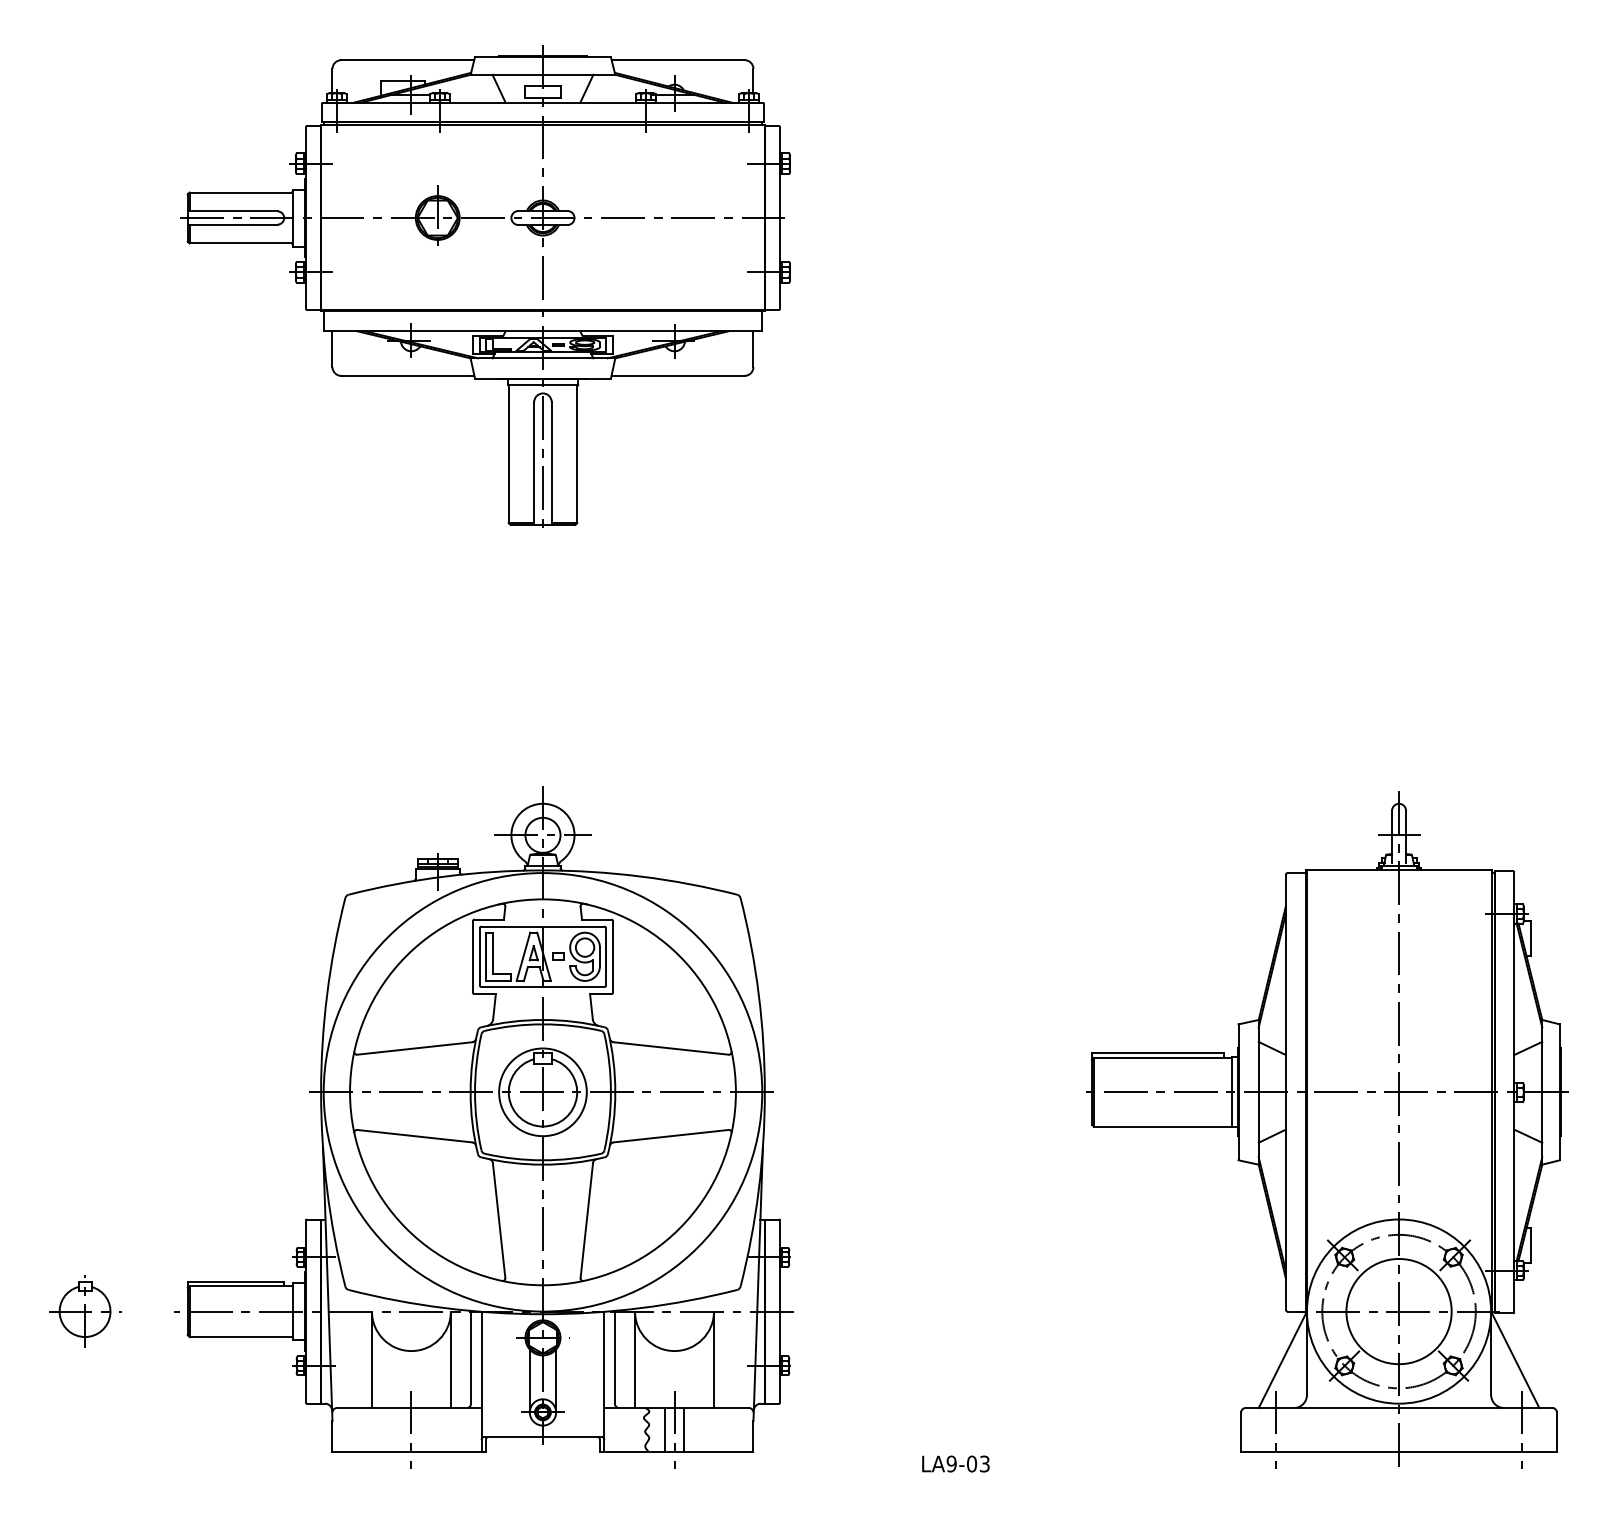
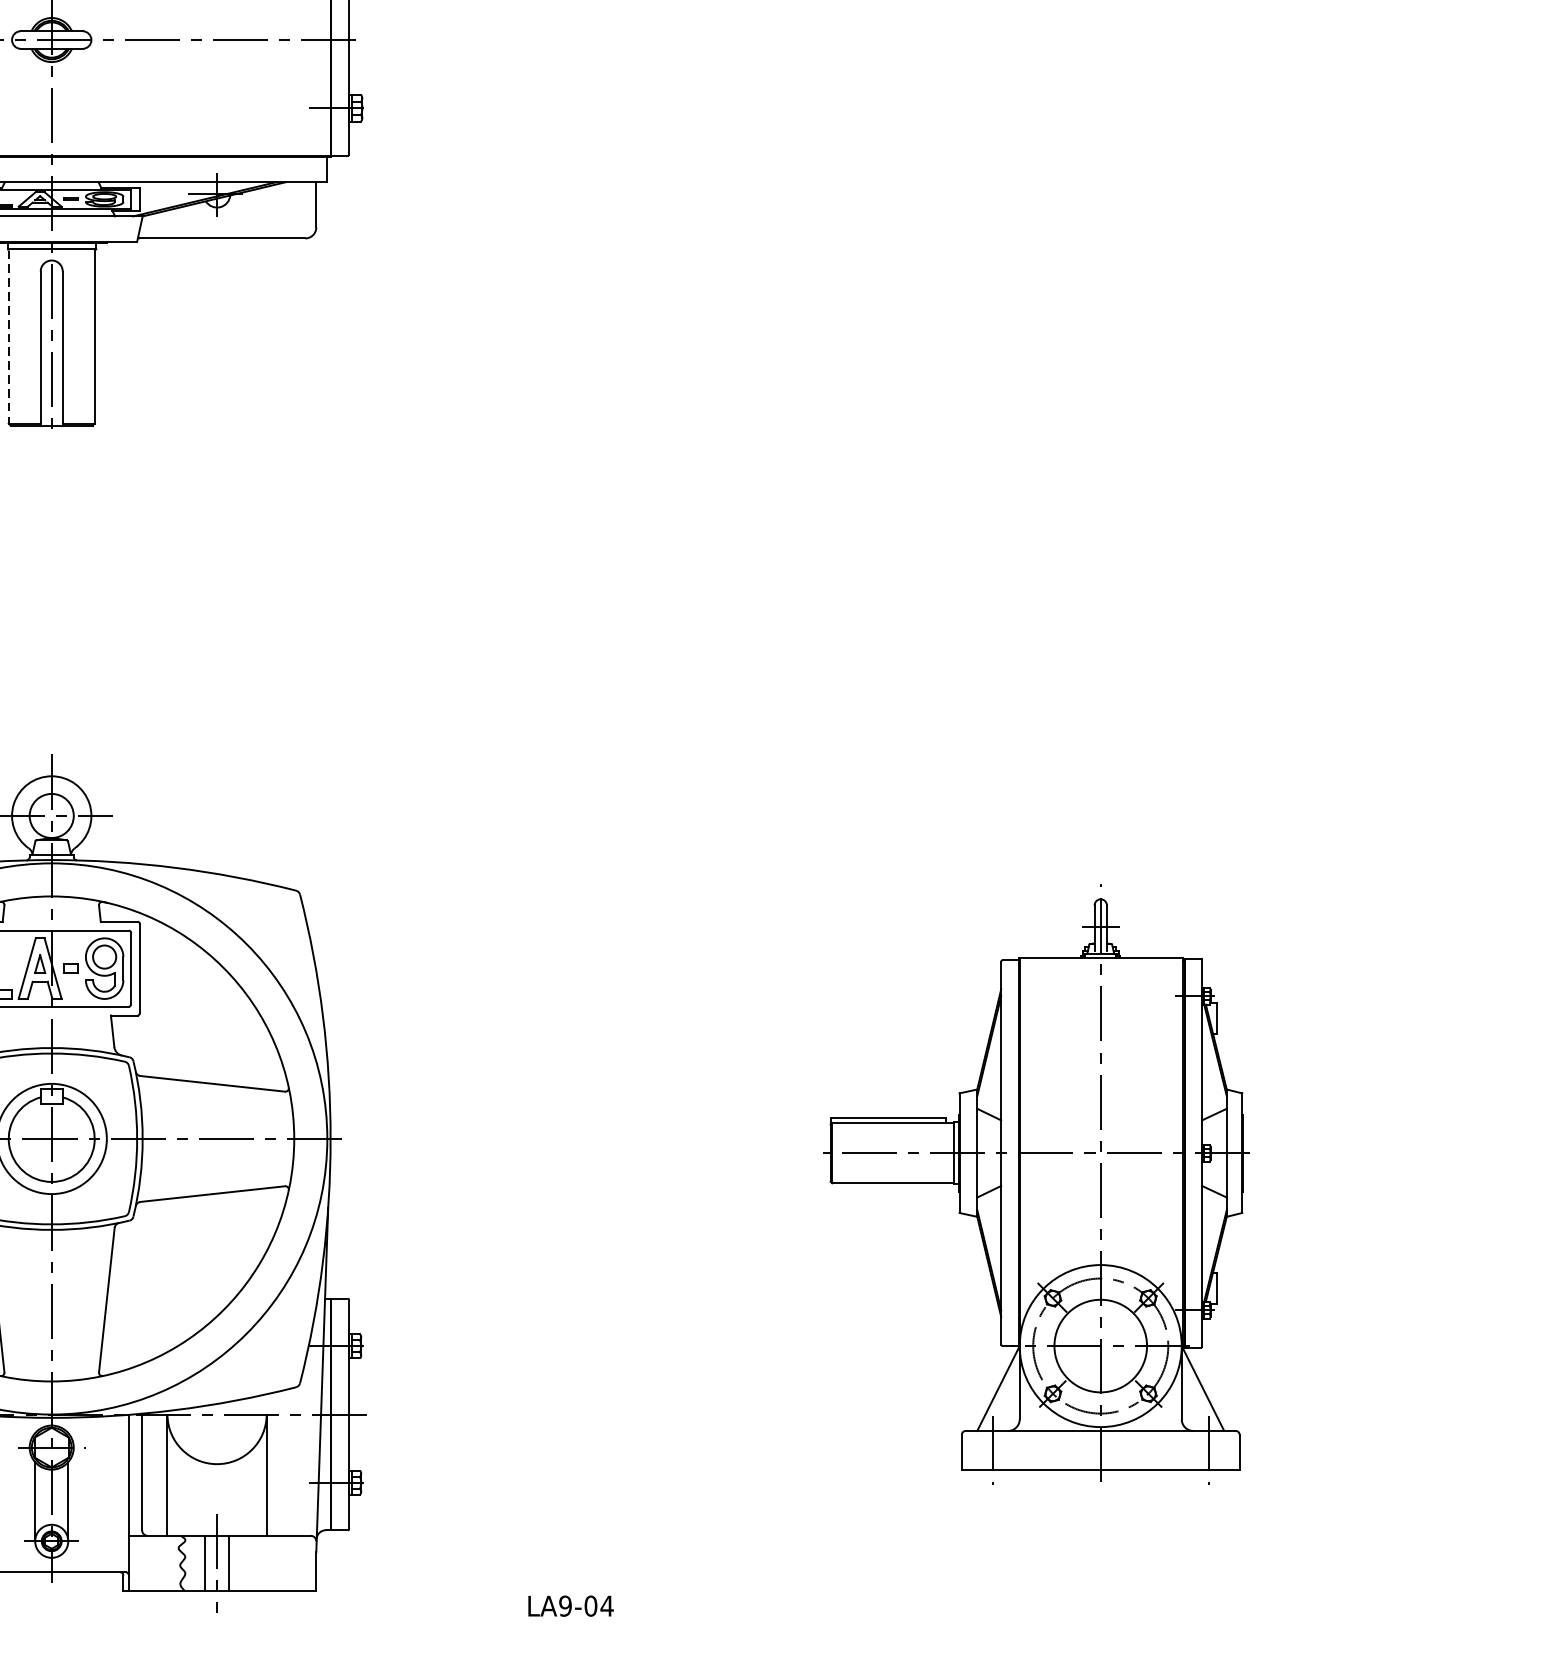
line: (508, 454) -> (8, 337), solid -> dashed
part: (1327, 1129) -> (1037, 1185), size x0.7
text: (984, 1463) -> (606, 1605), LA9-03 -> LA9-04

